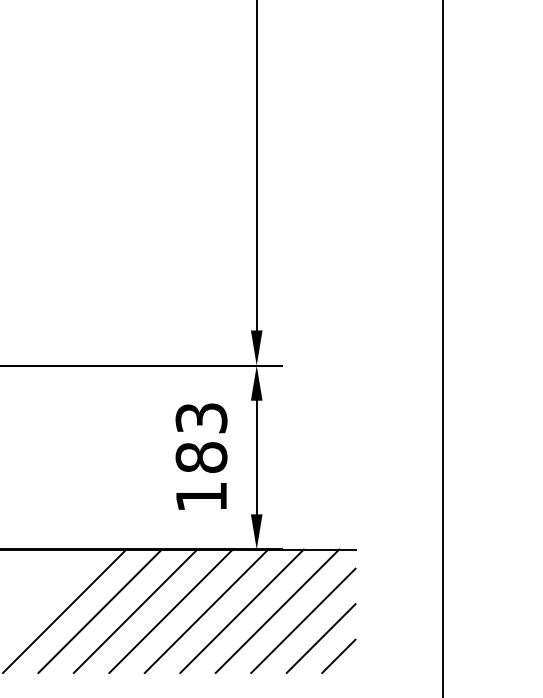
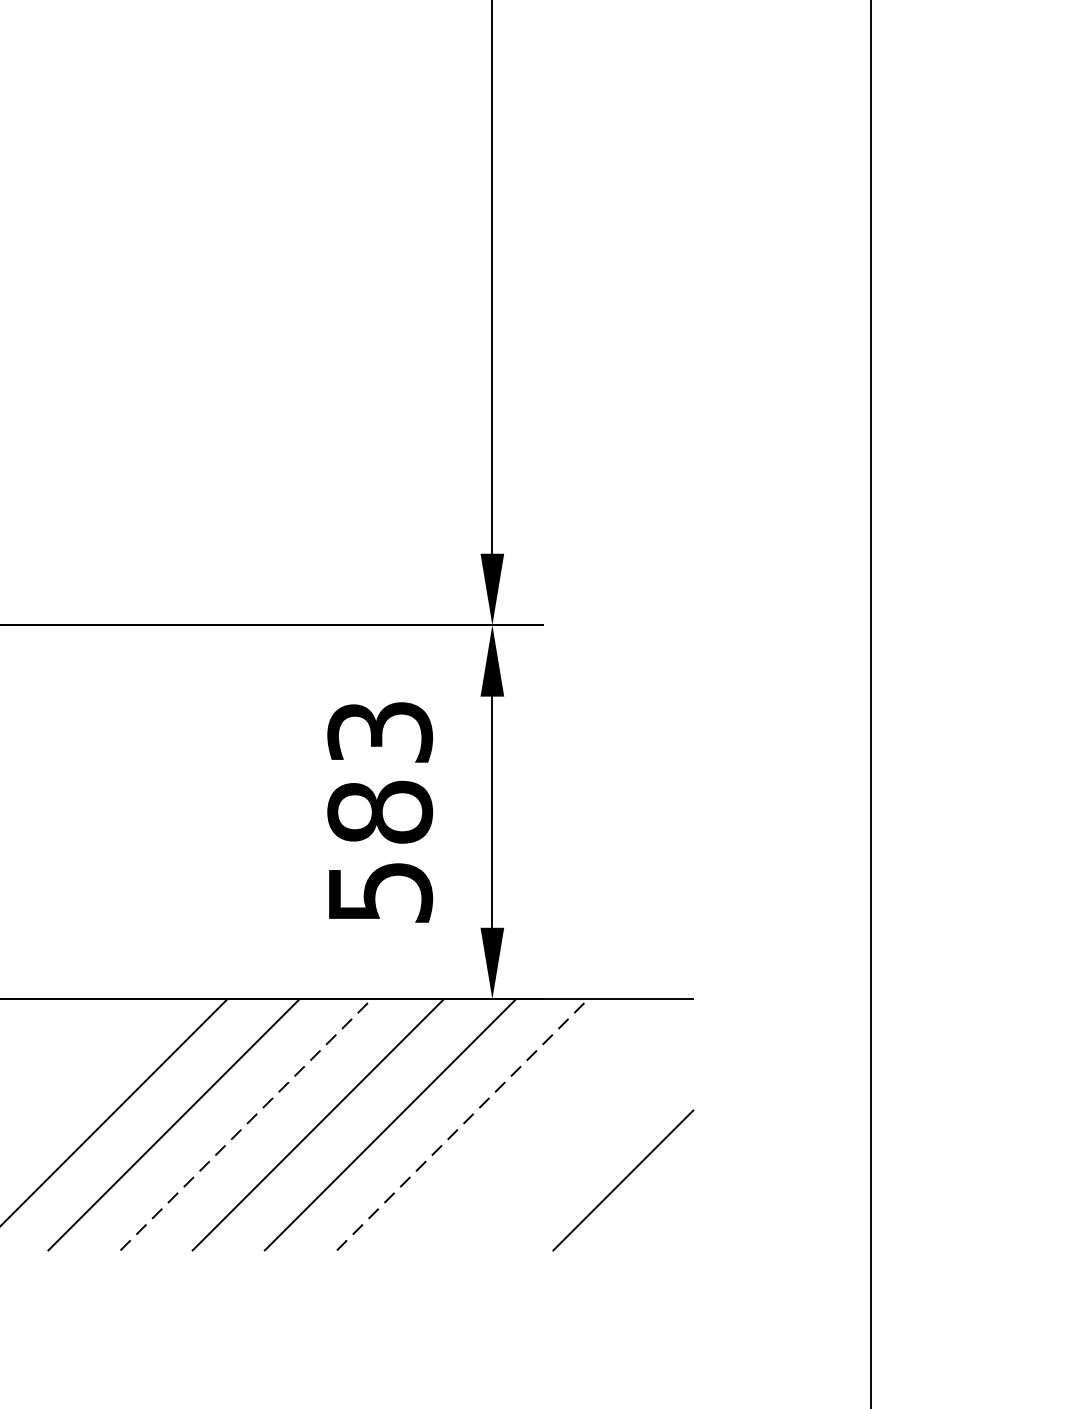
text: (201, 496) -> (380, 891), 183 -> 583
line: (135, 610) -> (245, 1123), solid -> dashed
line: (242, 610) -> (463, 1123), solid -> dashed
line: (277, 610) -> (534, 1123), removed
line: (303, 620) -> (587, 1143), removed
line: (338, 655) -> (658, 1214), removed

